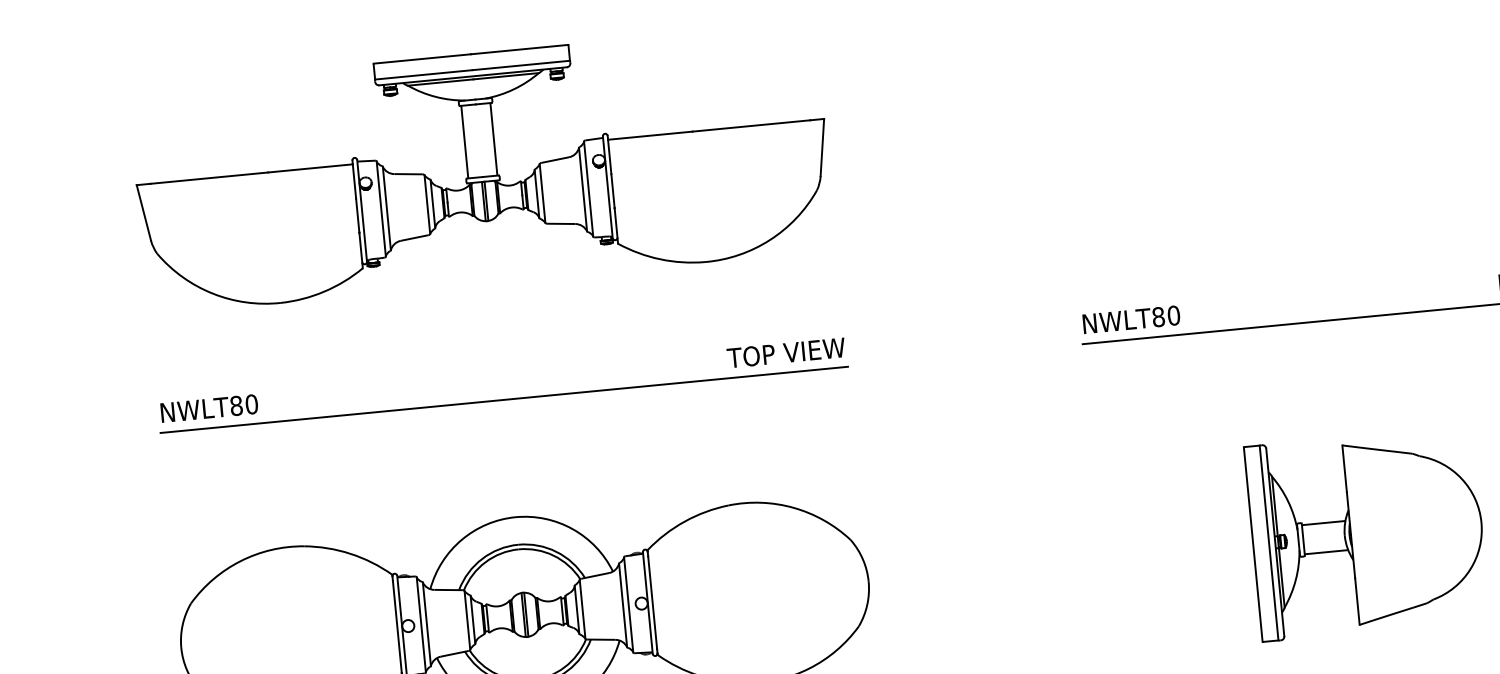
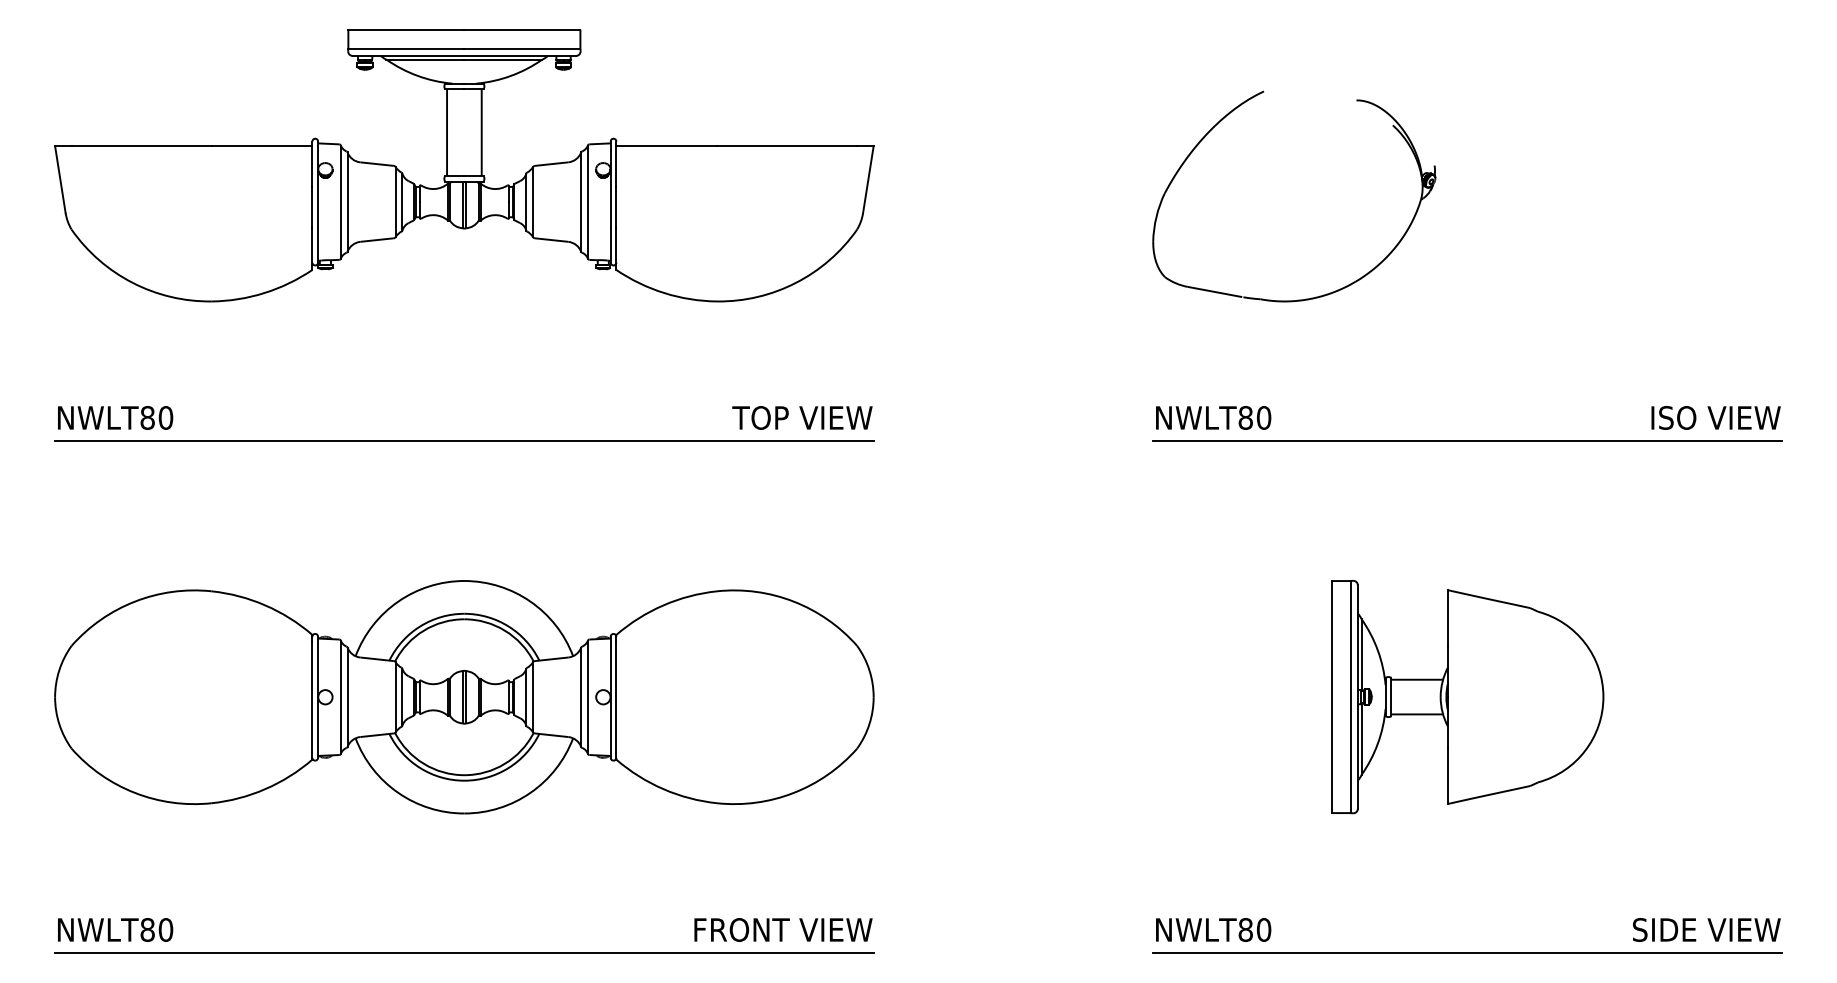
part: (1216, 206) -> (1326, 293), added

